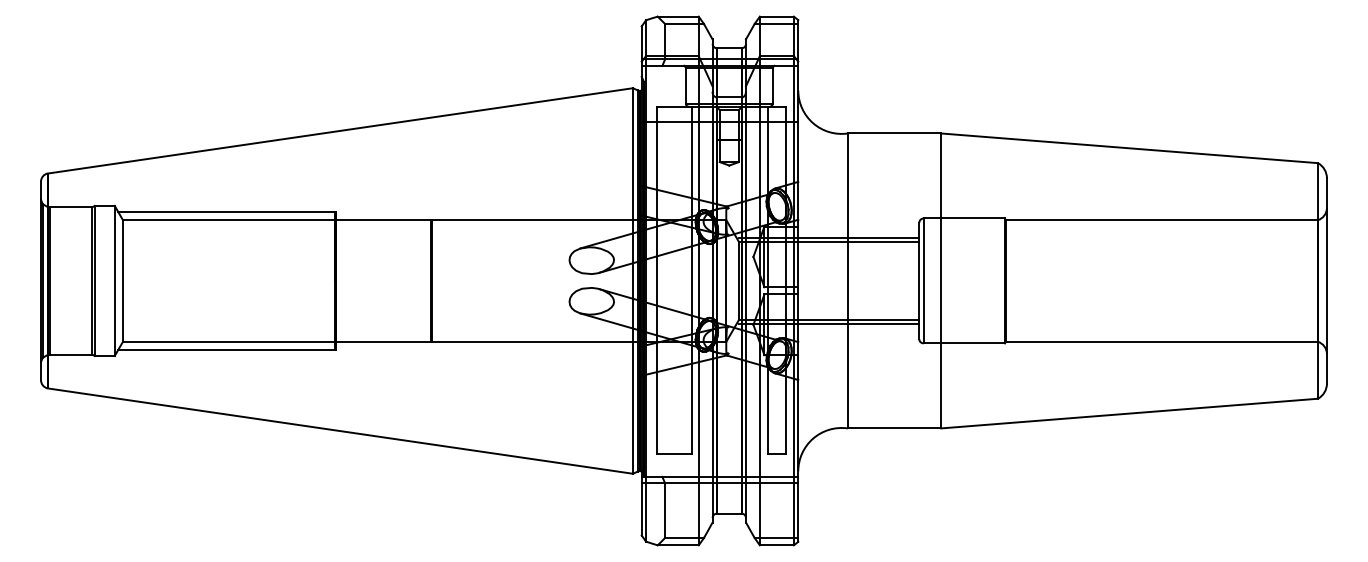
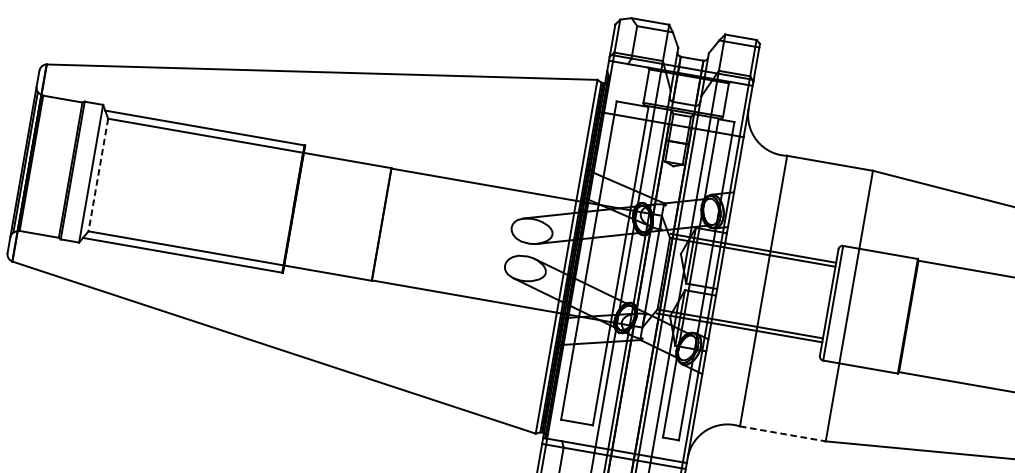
line: (122, 281) -> (98, 175), solid -> dashed
line: (894, 428) -> (782, 433), solid -> dashed

